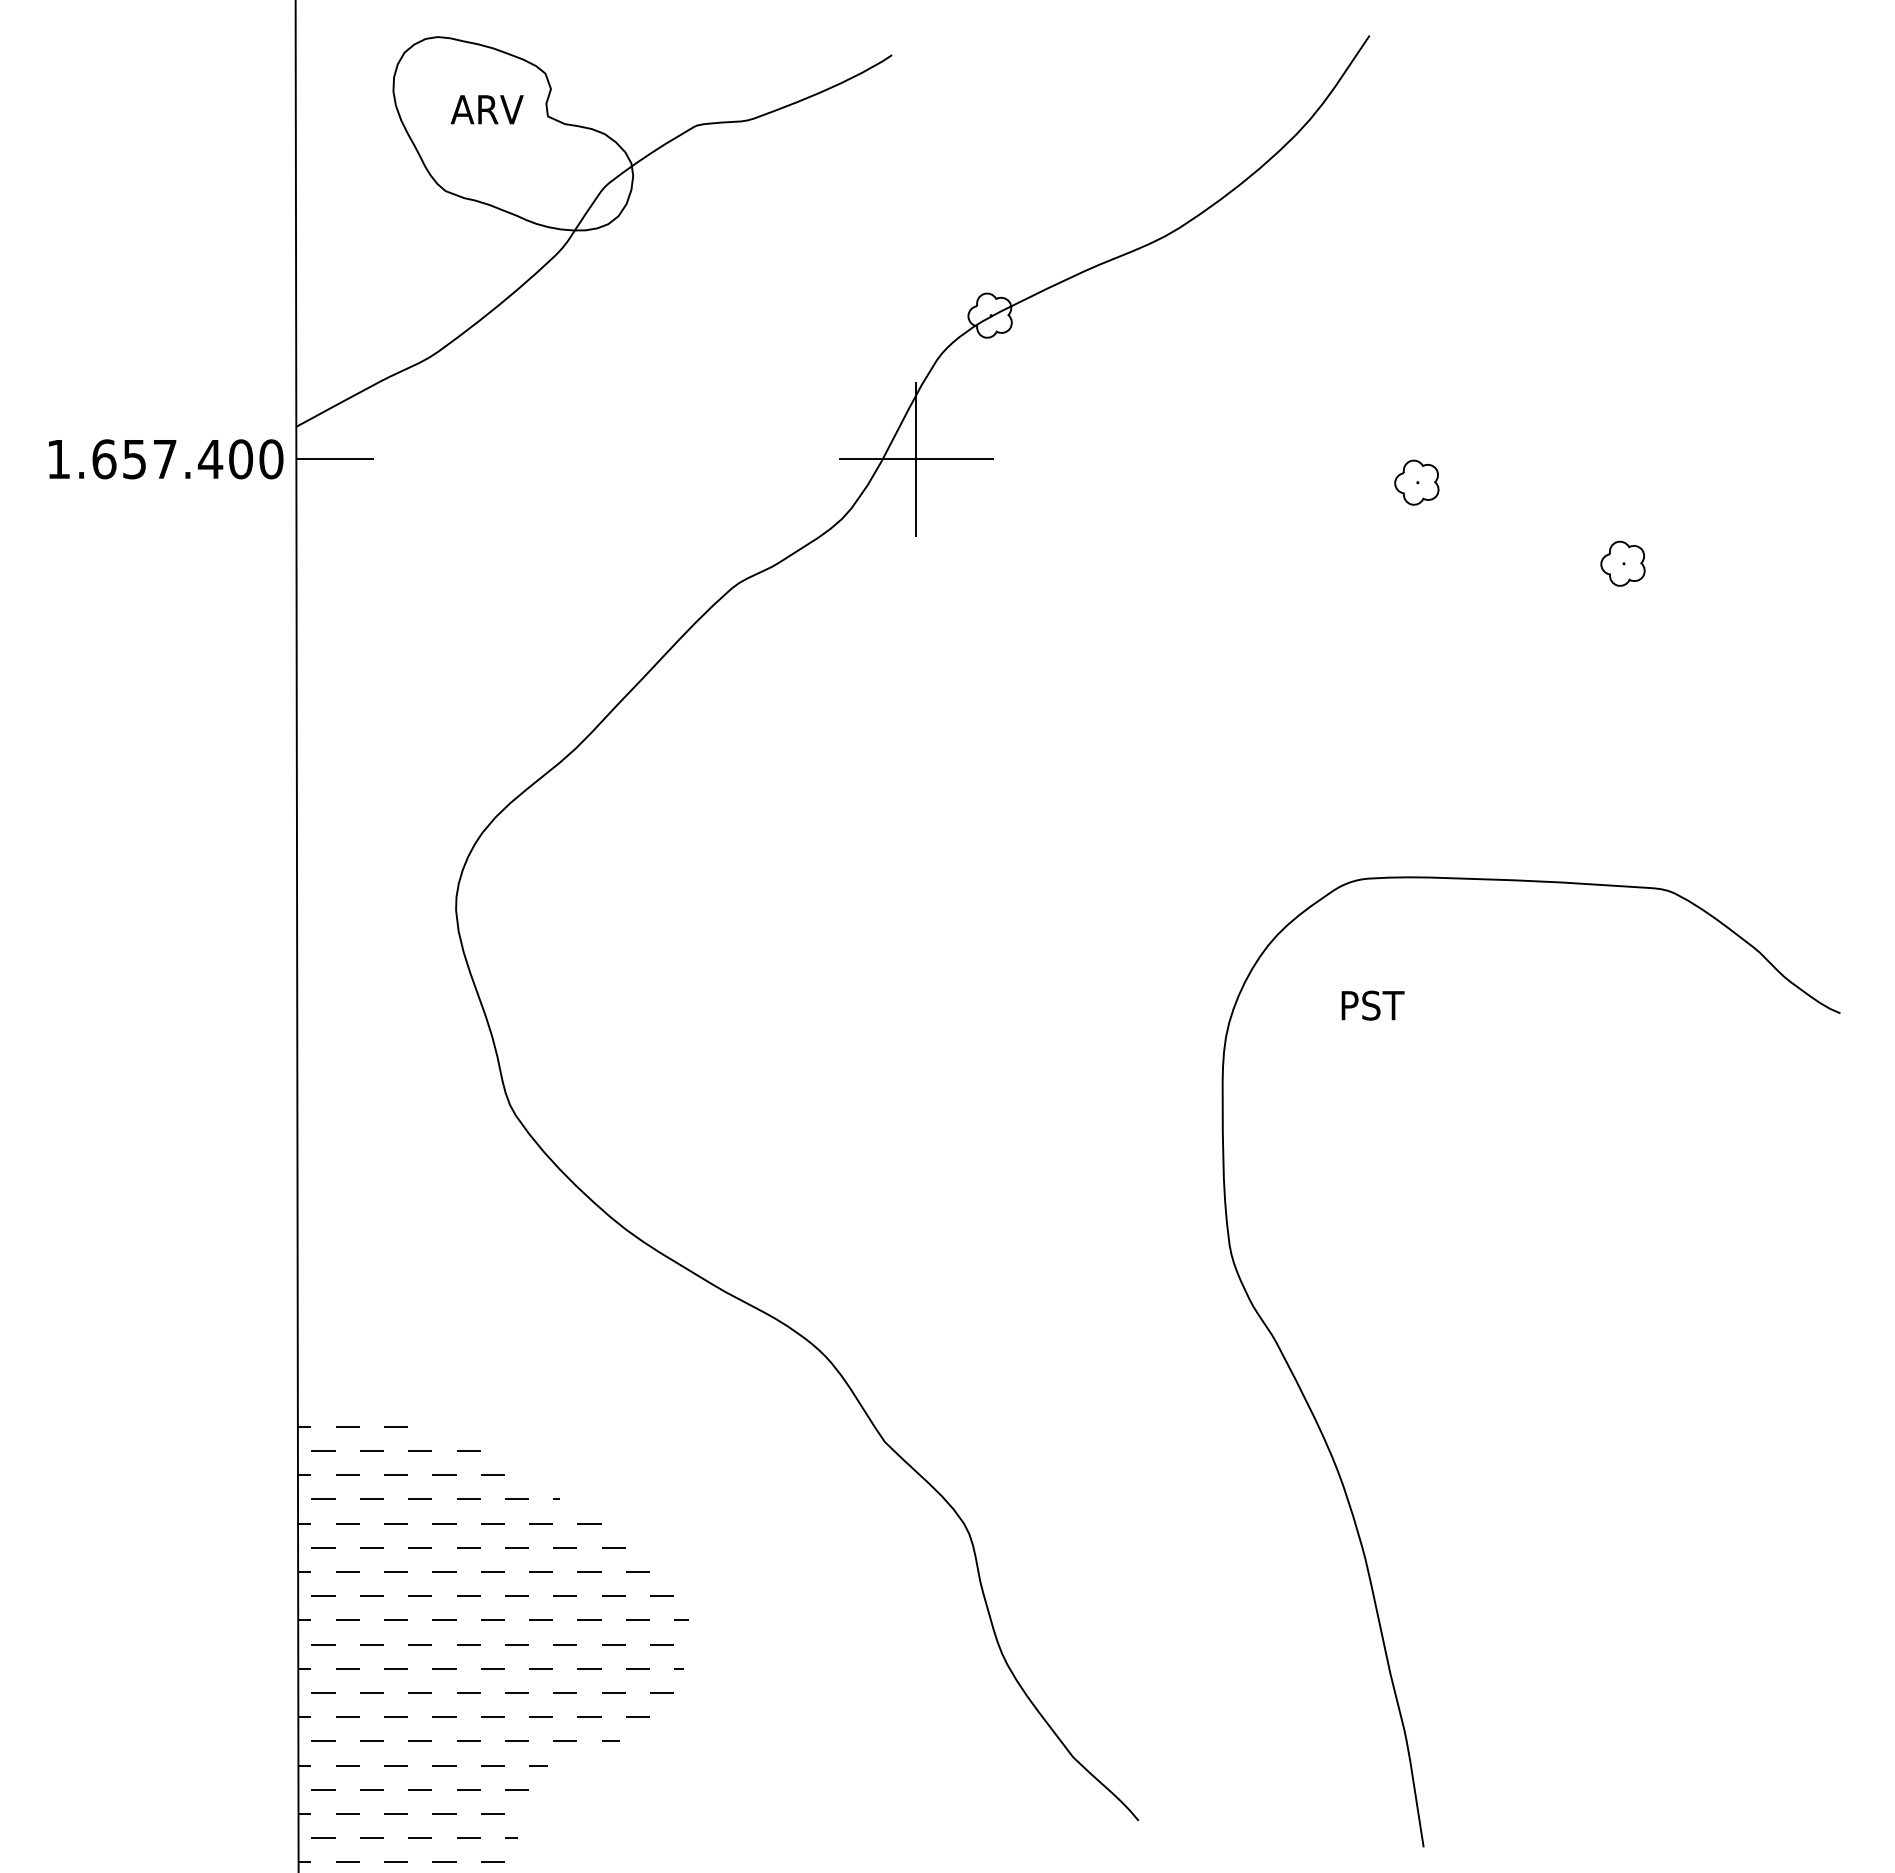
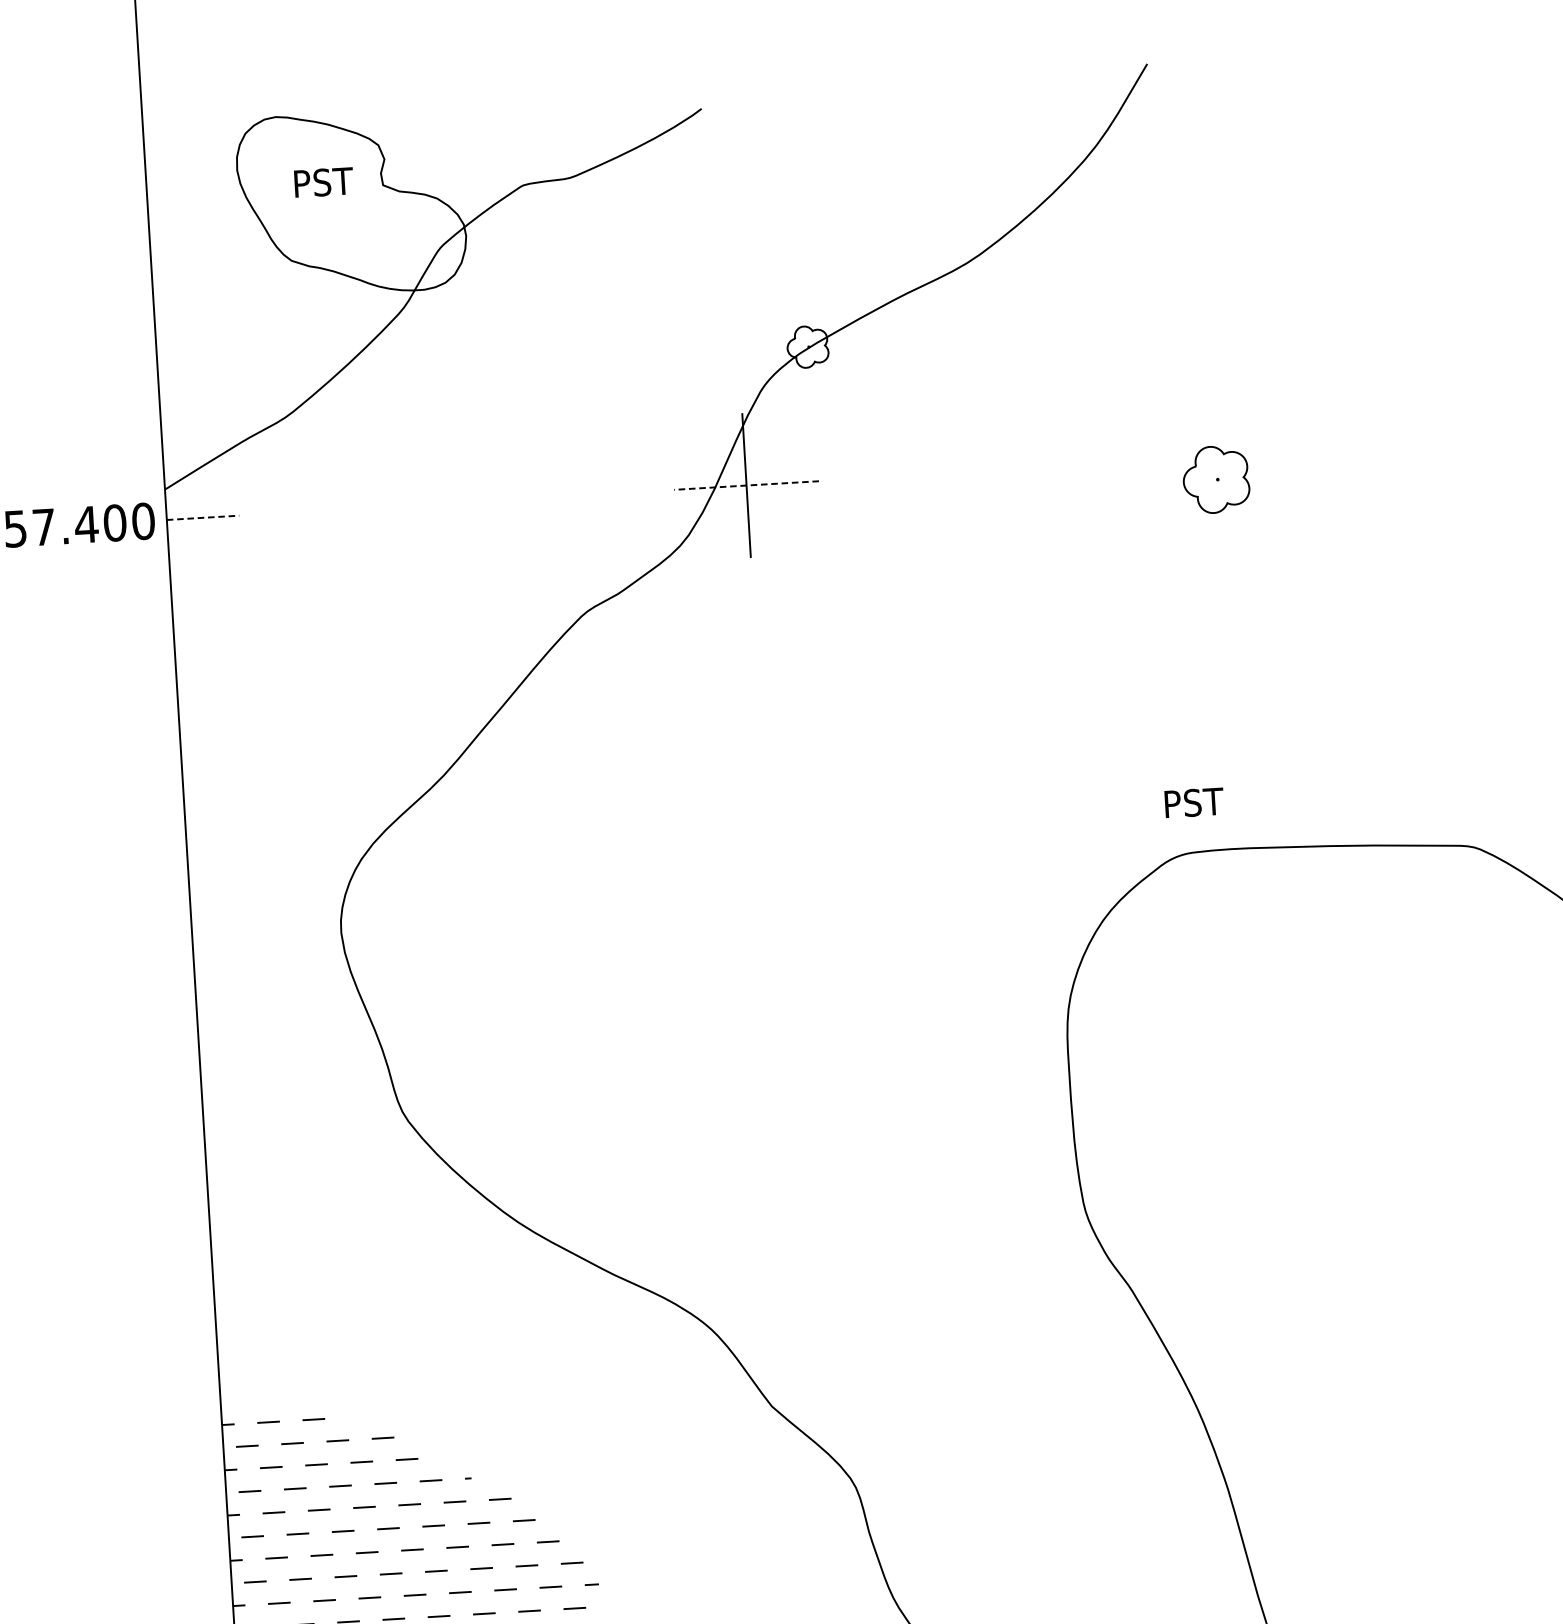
text: (486, 109) -> (325, 182), ARV -> PST
line: (335, 459) -> (203, 517), solid -> dashed
line: (915, 459) -> (746, 485), solid -> dashed
part: (1416, 482) -> (1215, 479), size x1.6
part: (1622, 563) -> (1413, 543), removed
text: (1372, 1005) -> (1193, 802), moved

